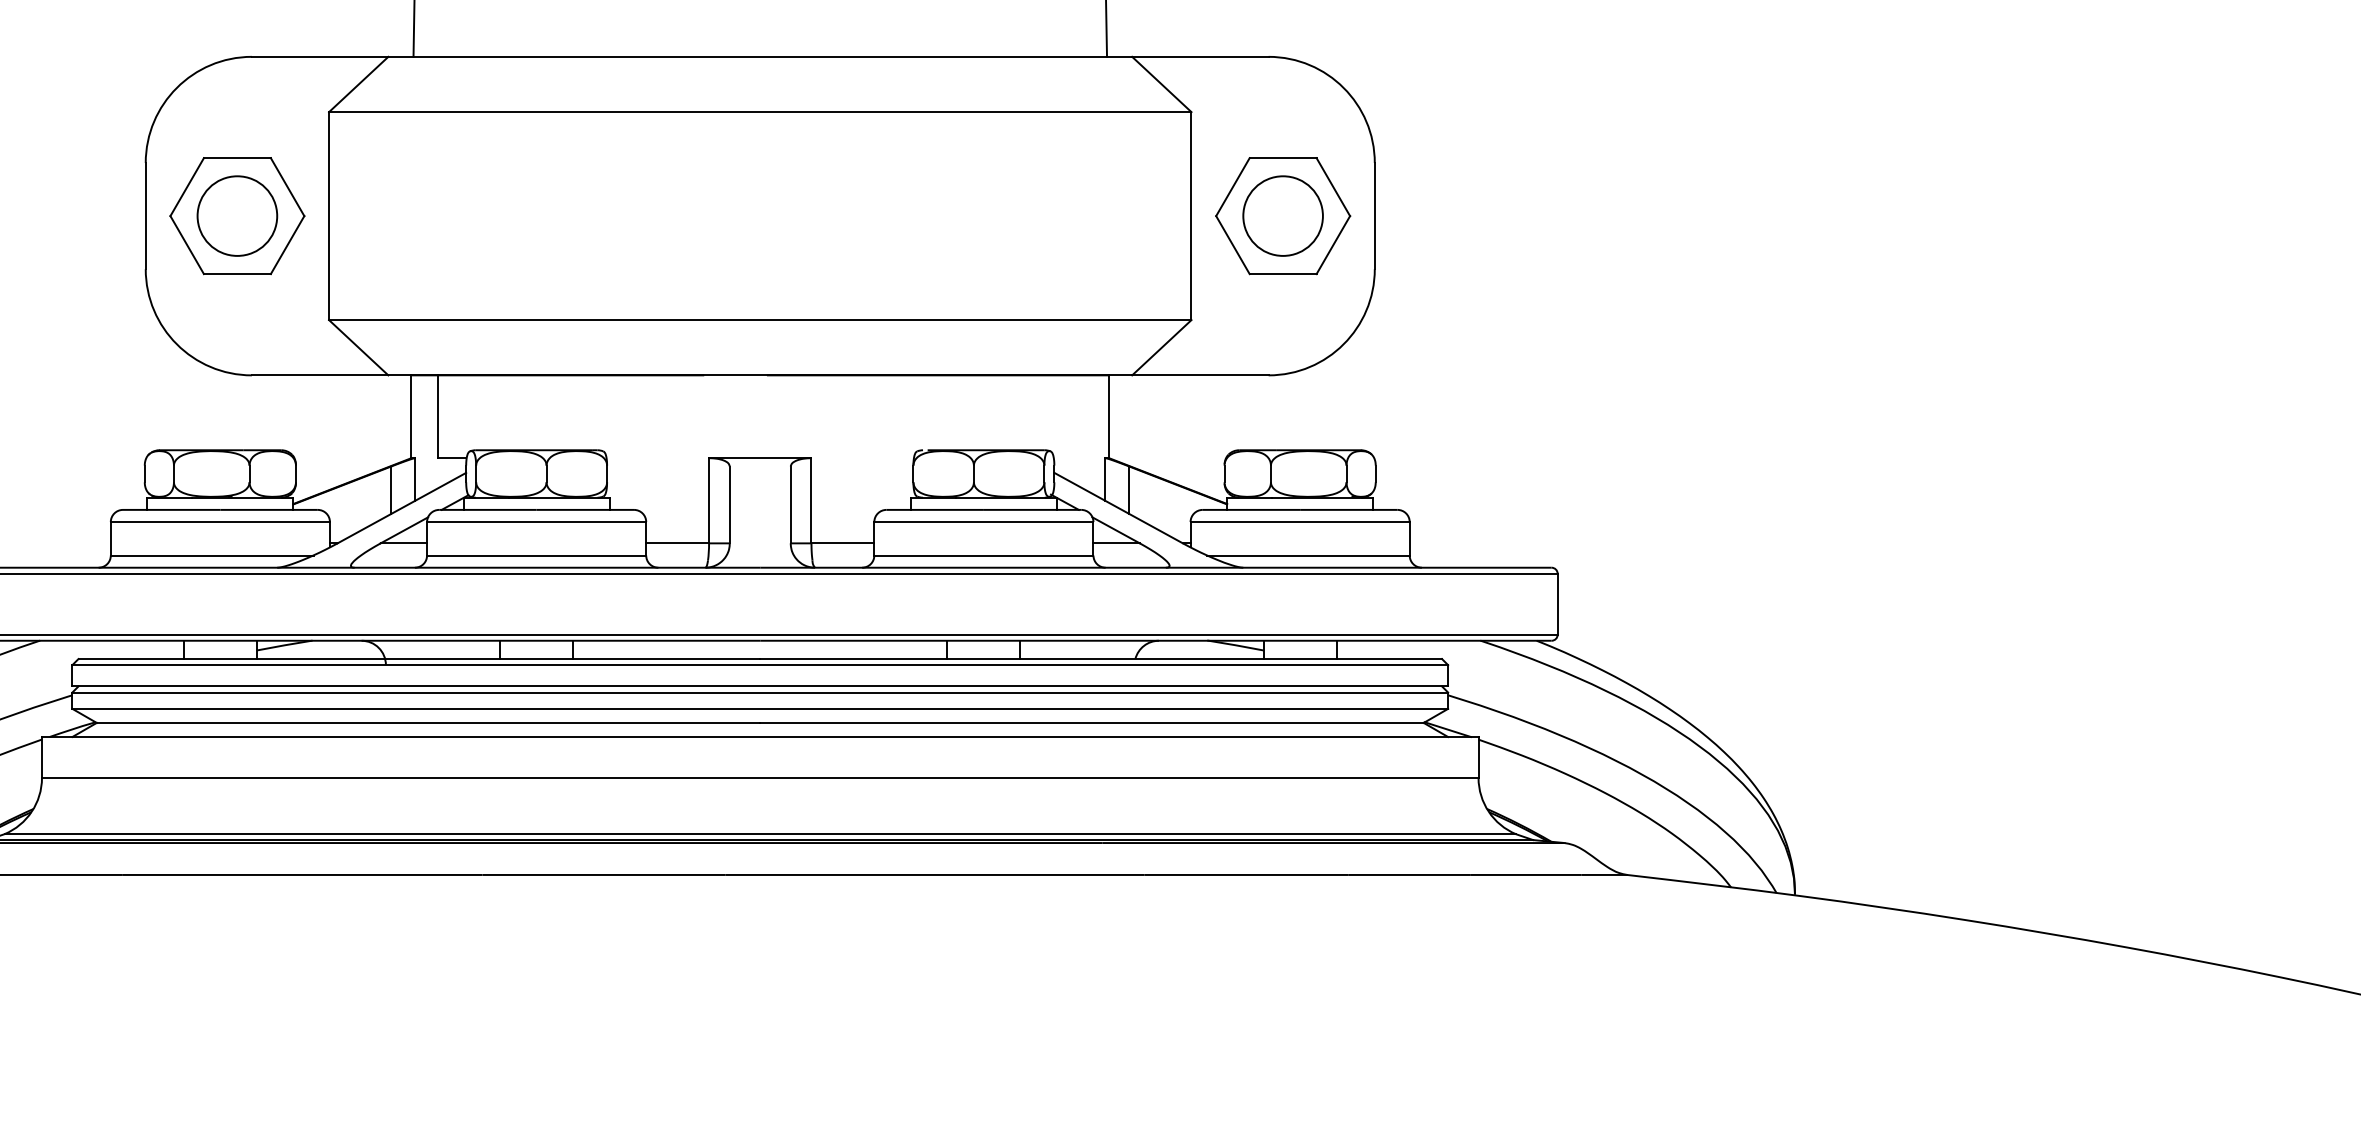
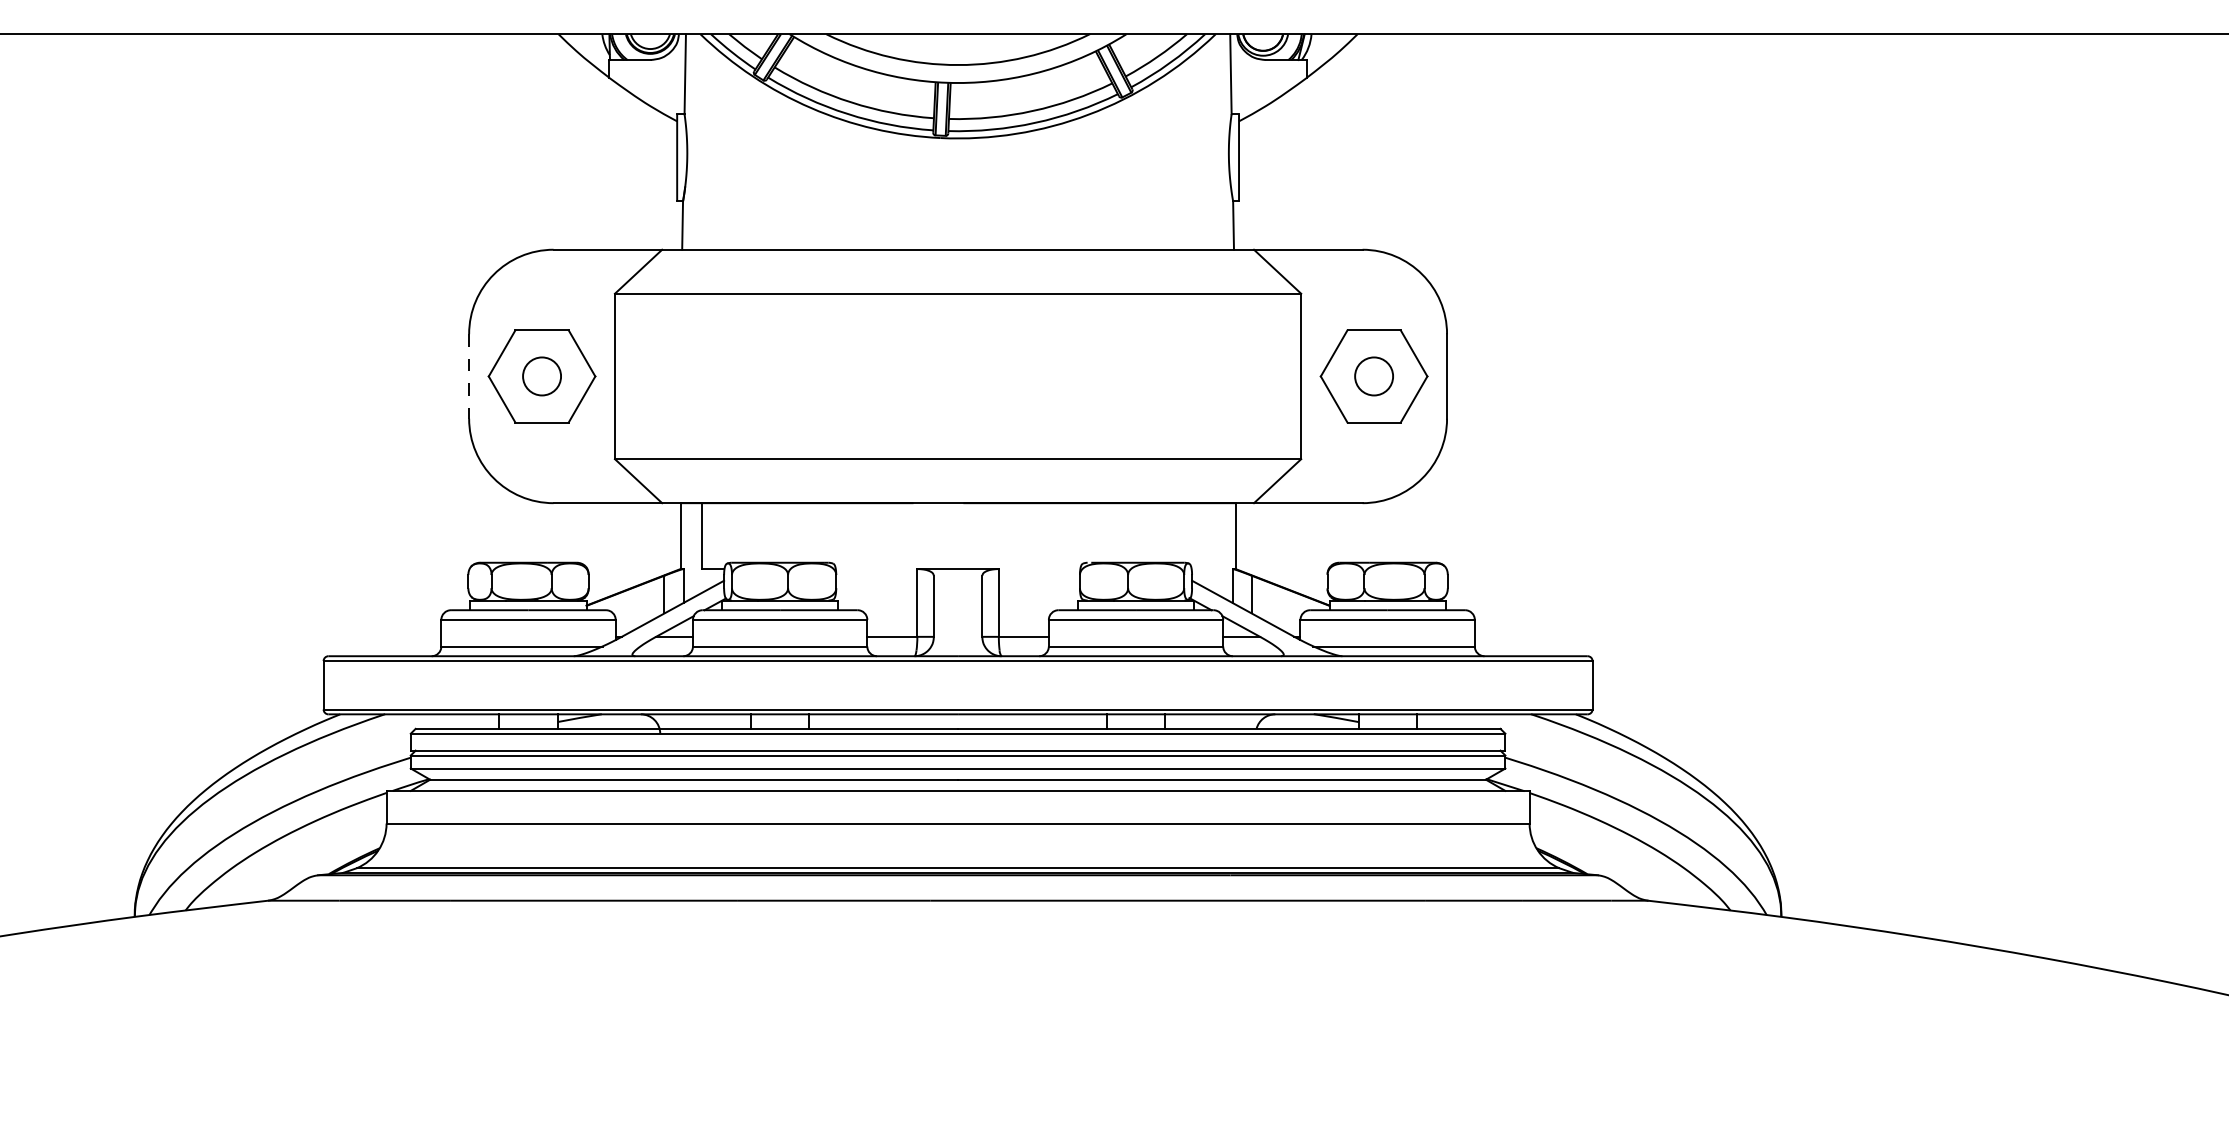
line: (146, 216) -> (469, 376), solid -> dashed
circle: (236, 216) -> (541, 376), size x0.6
circle: (1282, 216) -> (1373, 376), size x0.6

